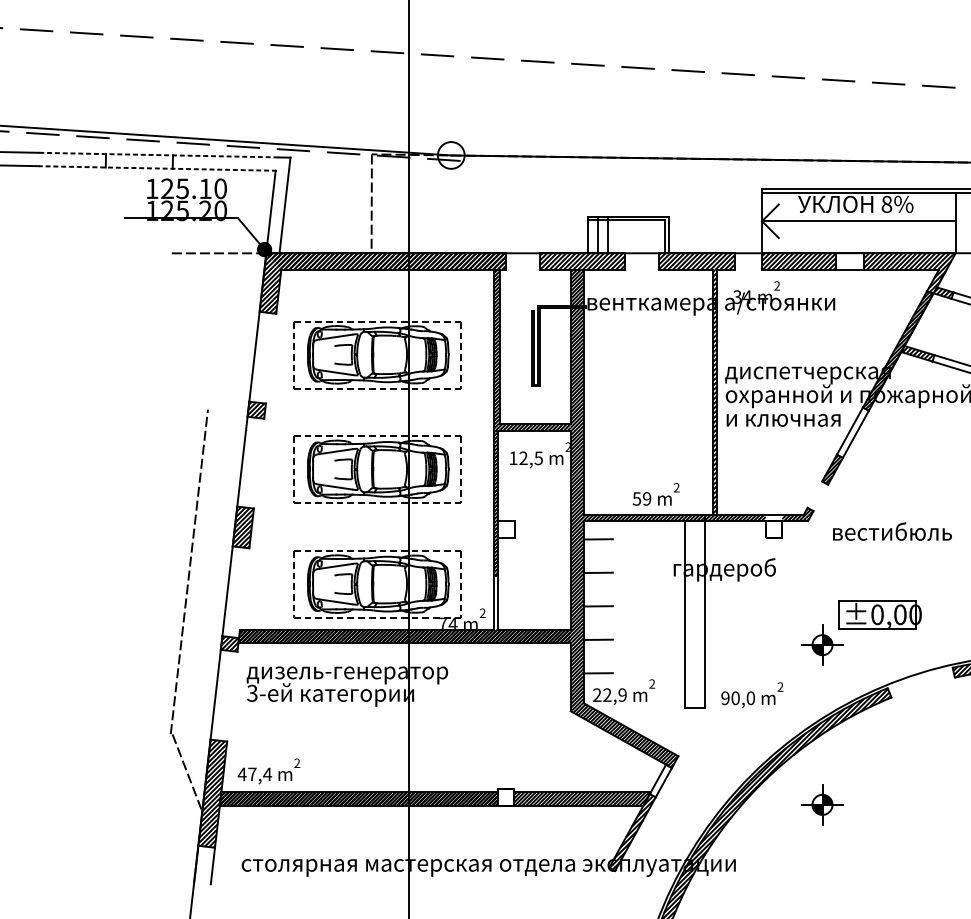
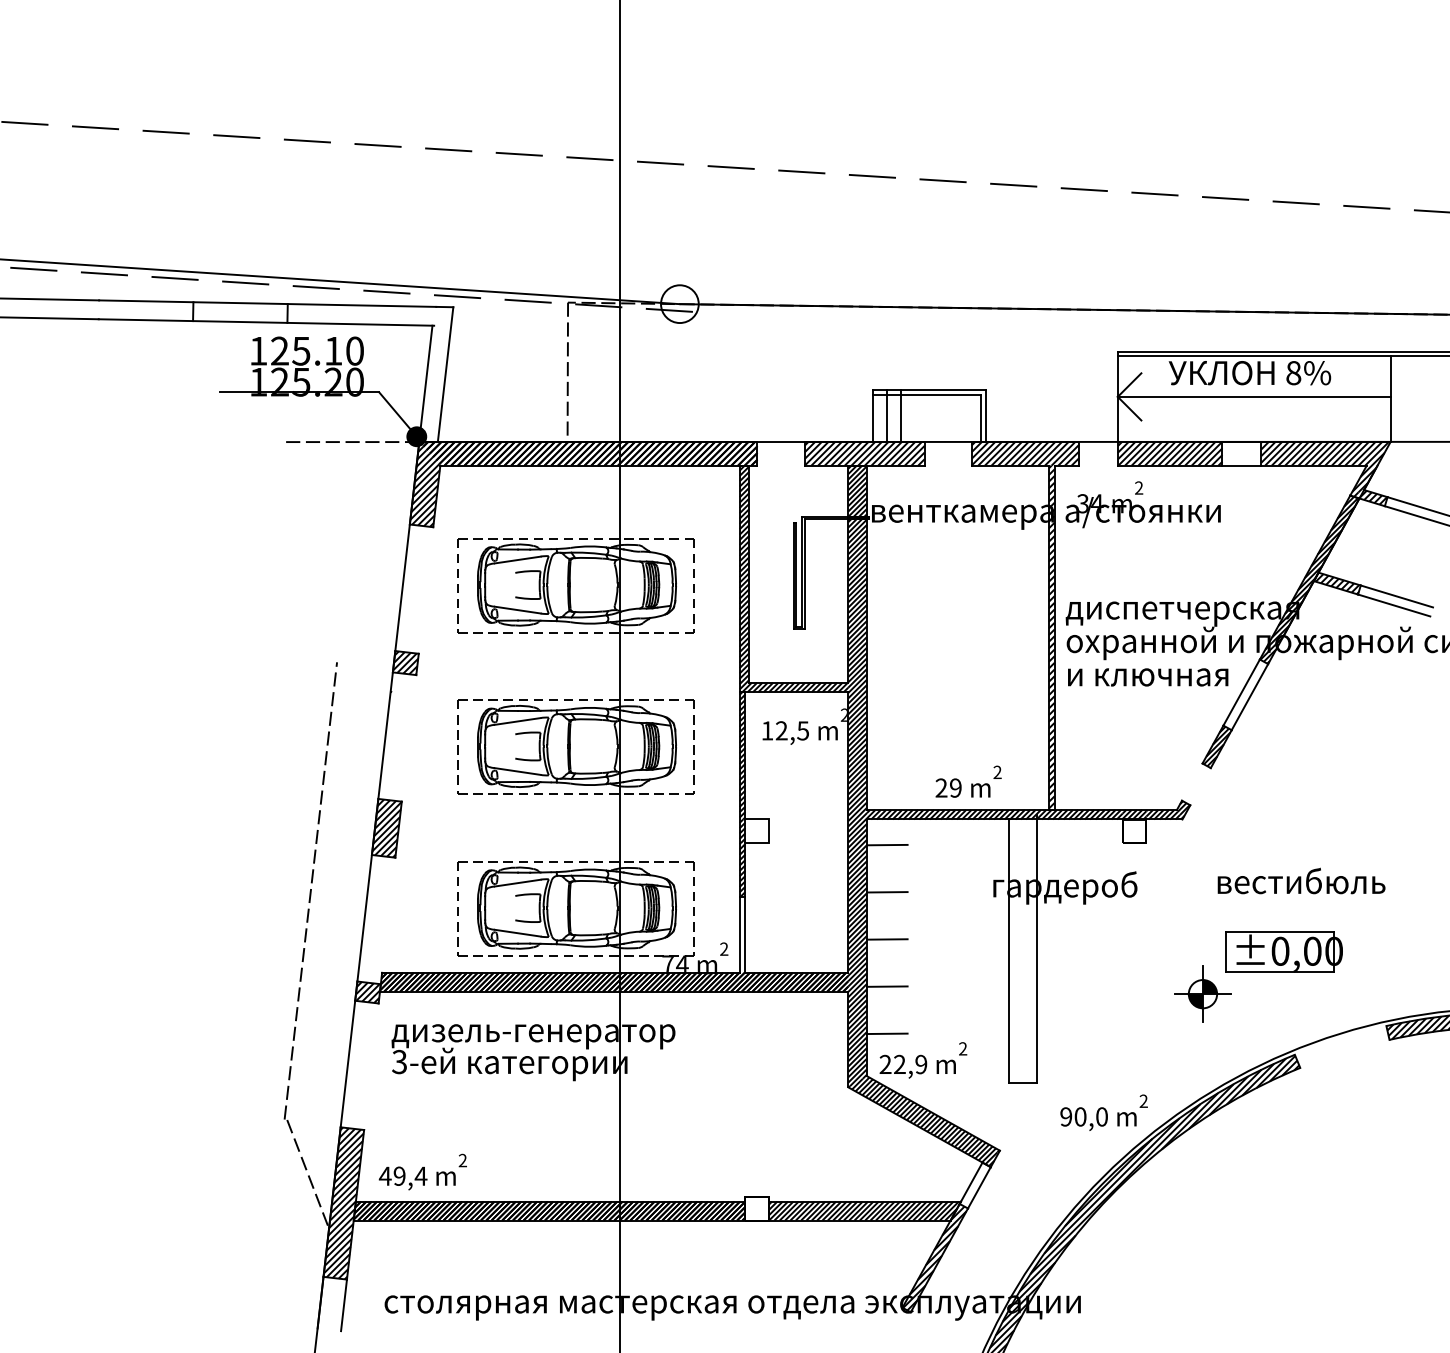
line: (158, 155) -> (267, 303), dashed -> solid
line: (157, 168) -> (266, 322), dashed -> solid
text: (636, 498) -> (941, 787), 59 -> 29
hatch: (773, 517) -> (1134, 814), added
text: (892, 531) -> (1301, 880), moved
text: (751, 695) -> (1103, 1112), moved
text: (252, 773) -> (399, 1175), 47,4 -> 49,4
part: (822, 804) -> (1202, 1218), removed

